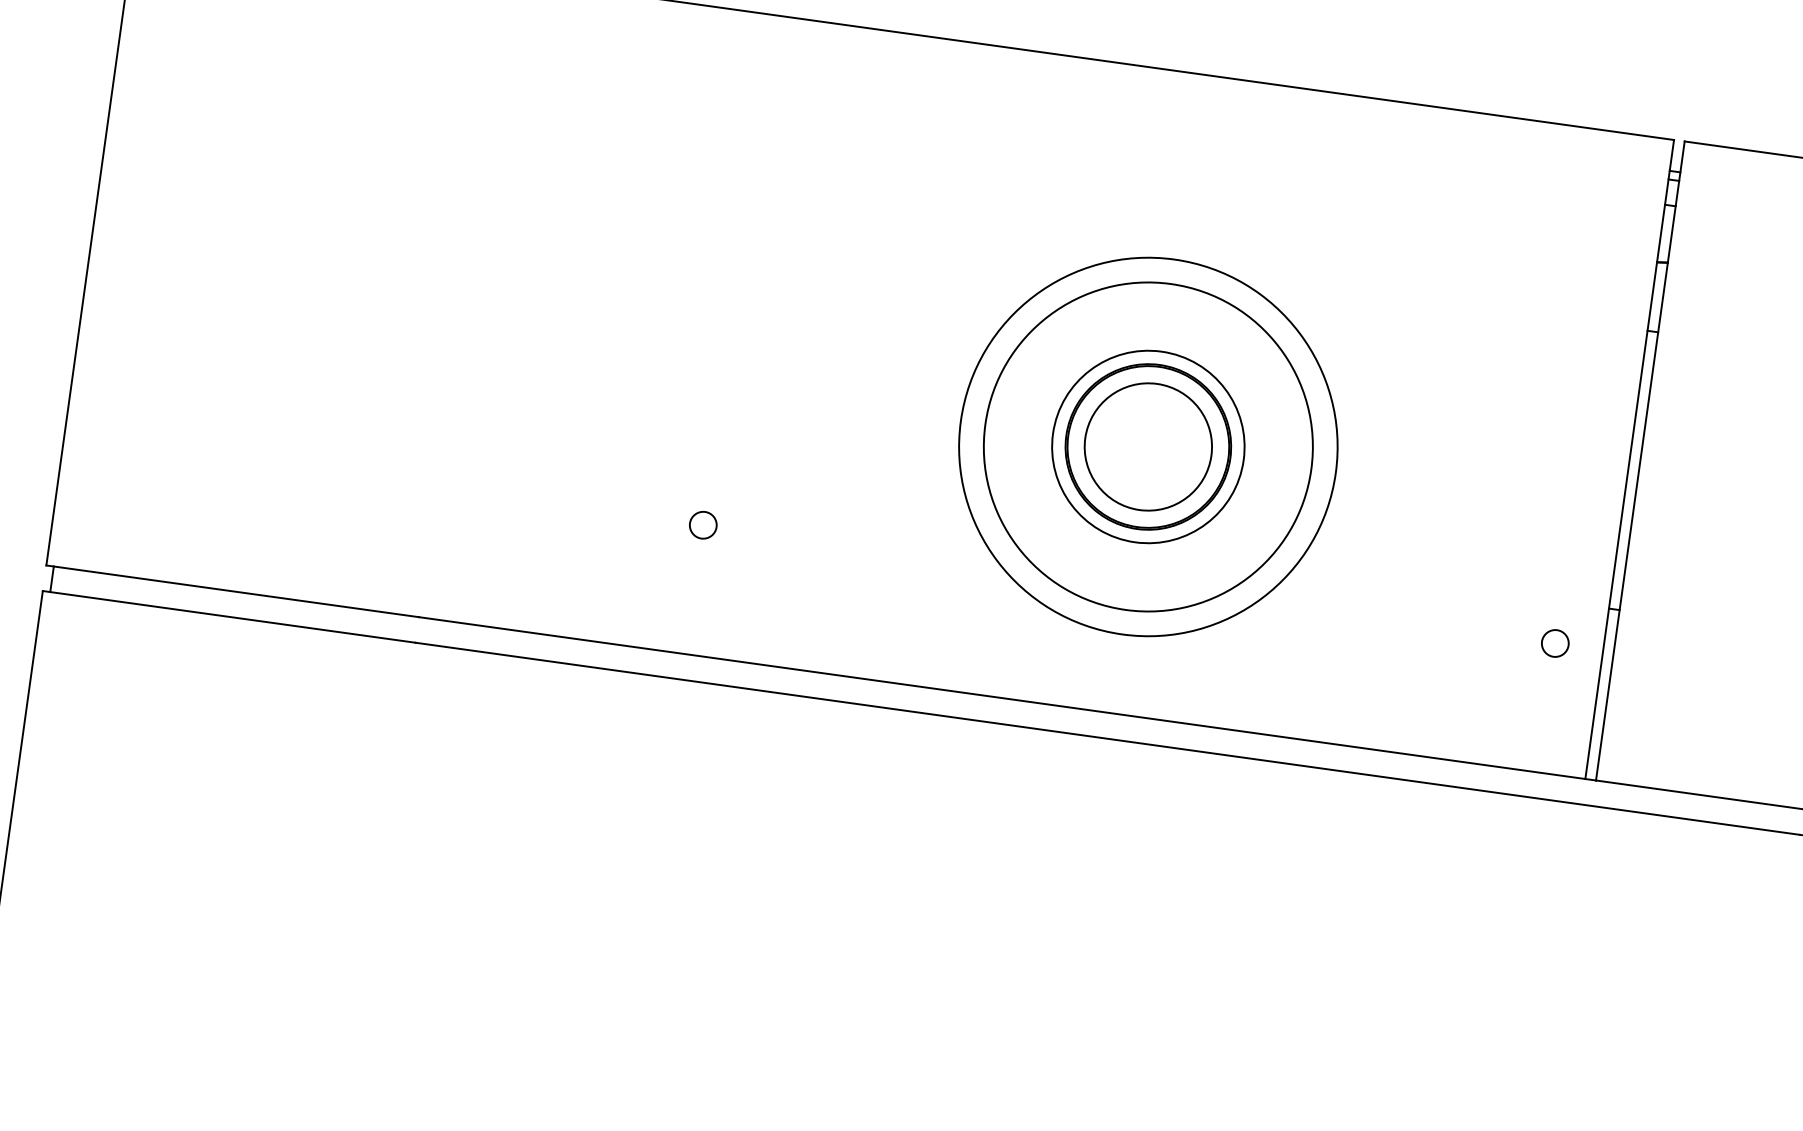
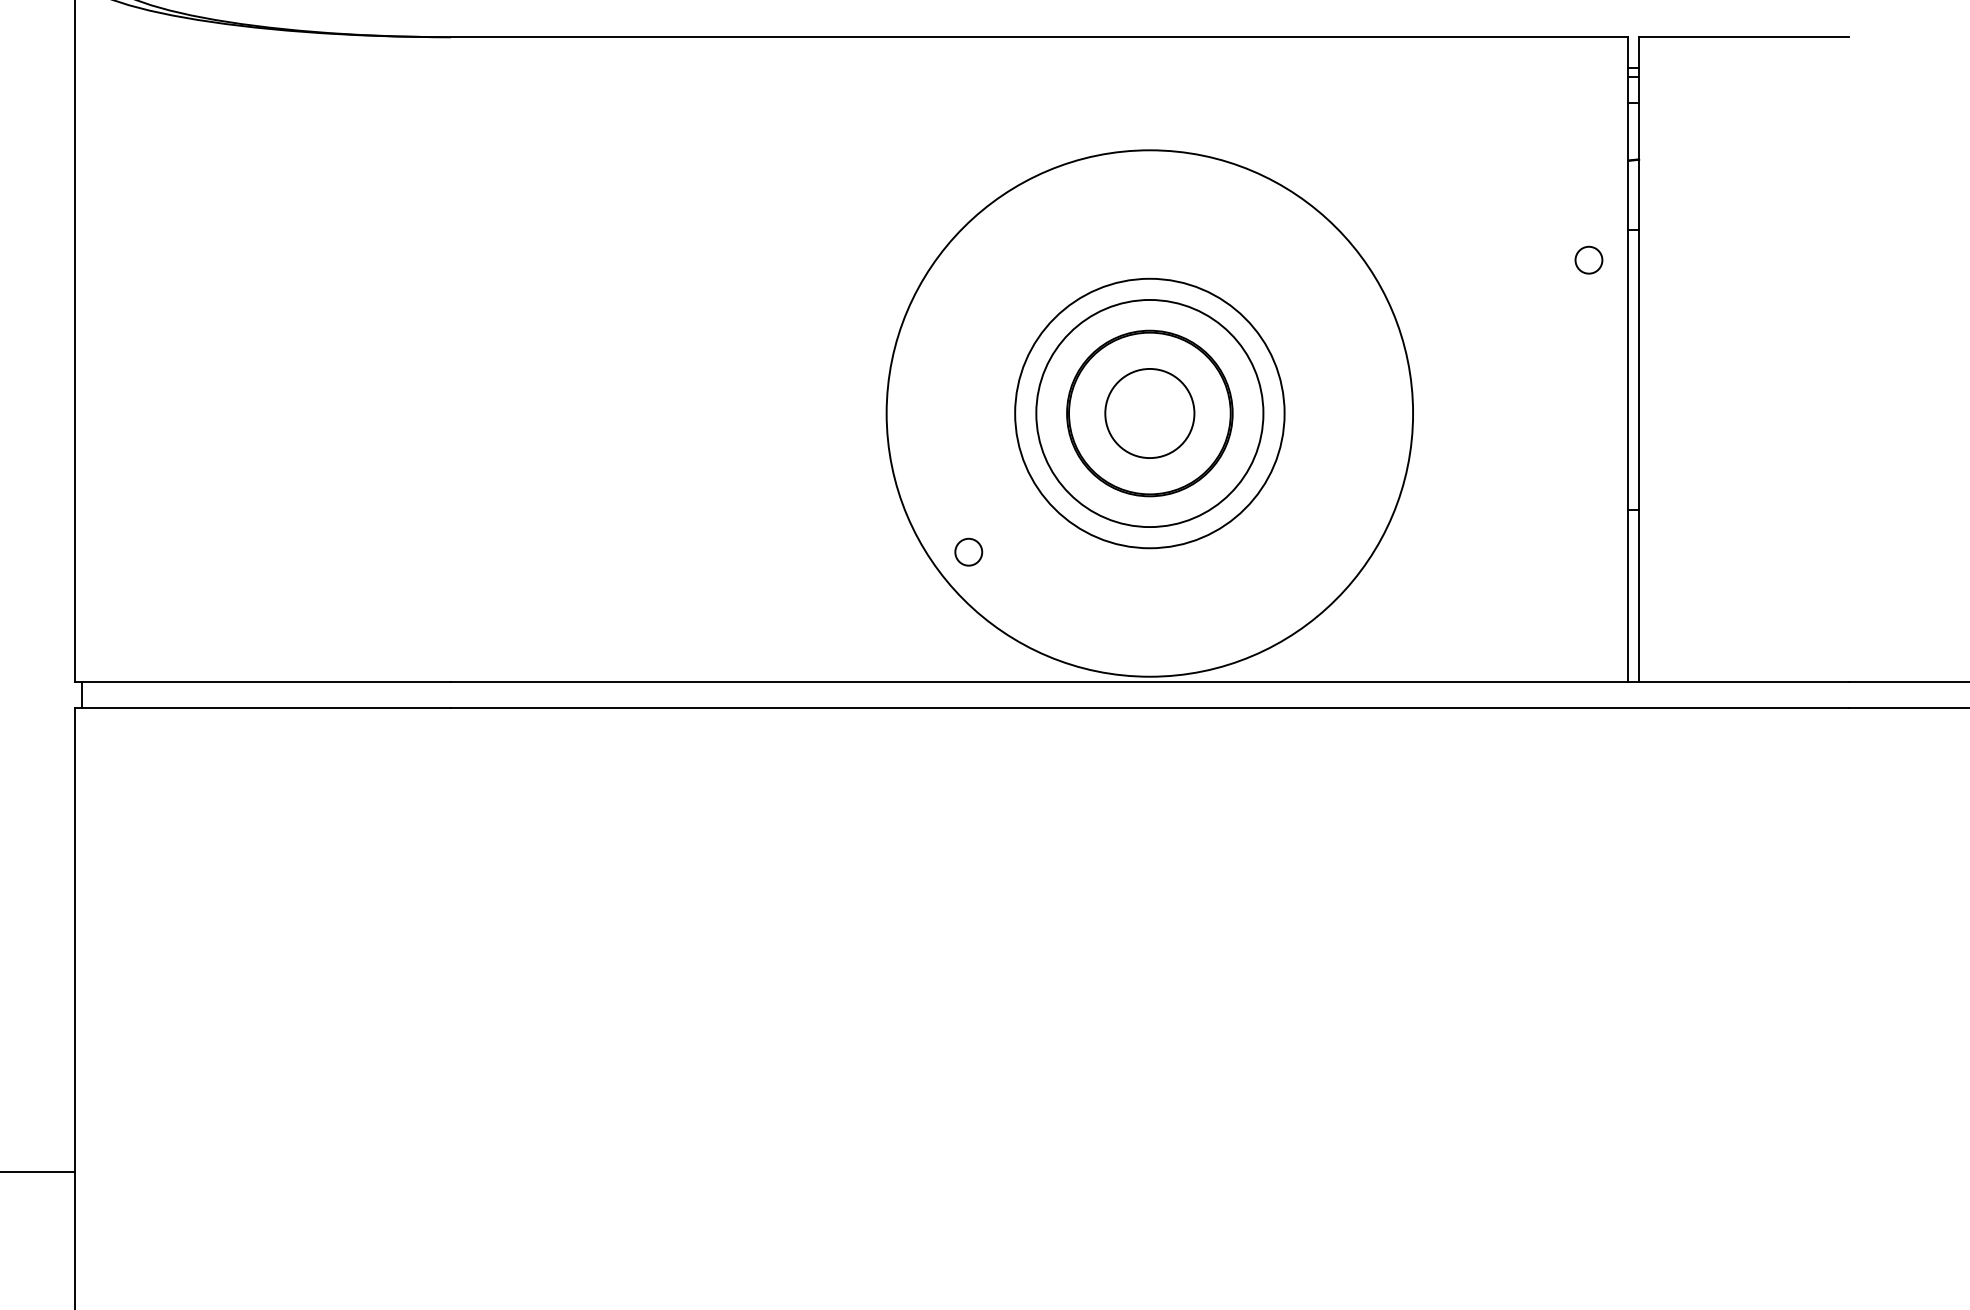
circle: (1147, 446) -> (1149, 413), size x0.6
circle: (1147, 446) -> (1149, 413), size x0.7
circle: (1147, 446) -> (1149, 413), size x1.4
circle: (1147, 446) -> (1149, 413), size x1.6
circle: (703, 524) -> (968, 551), moved
circle: (1554, 642) -> (1588, 259), moved

